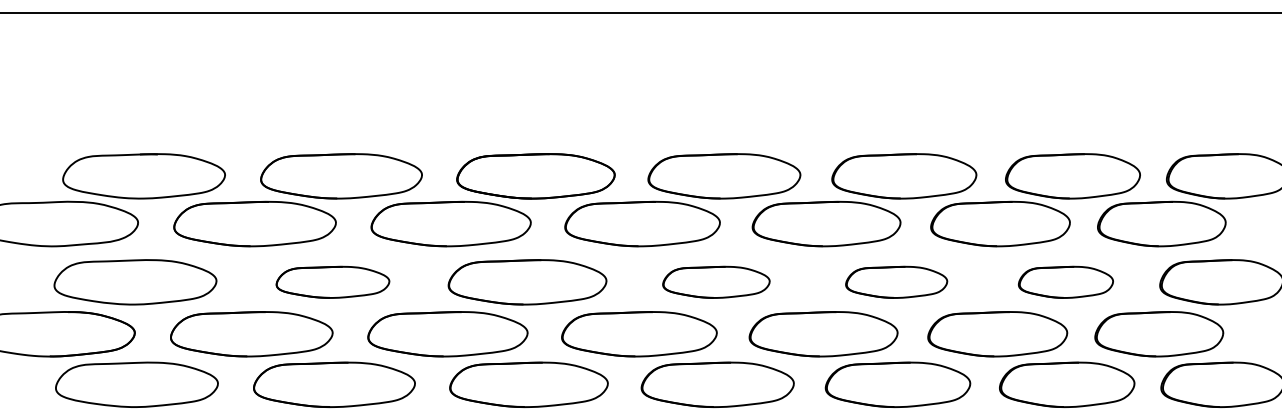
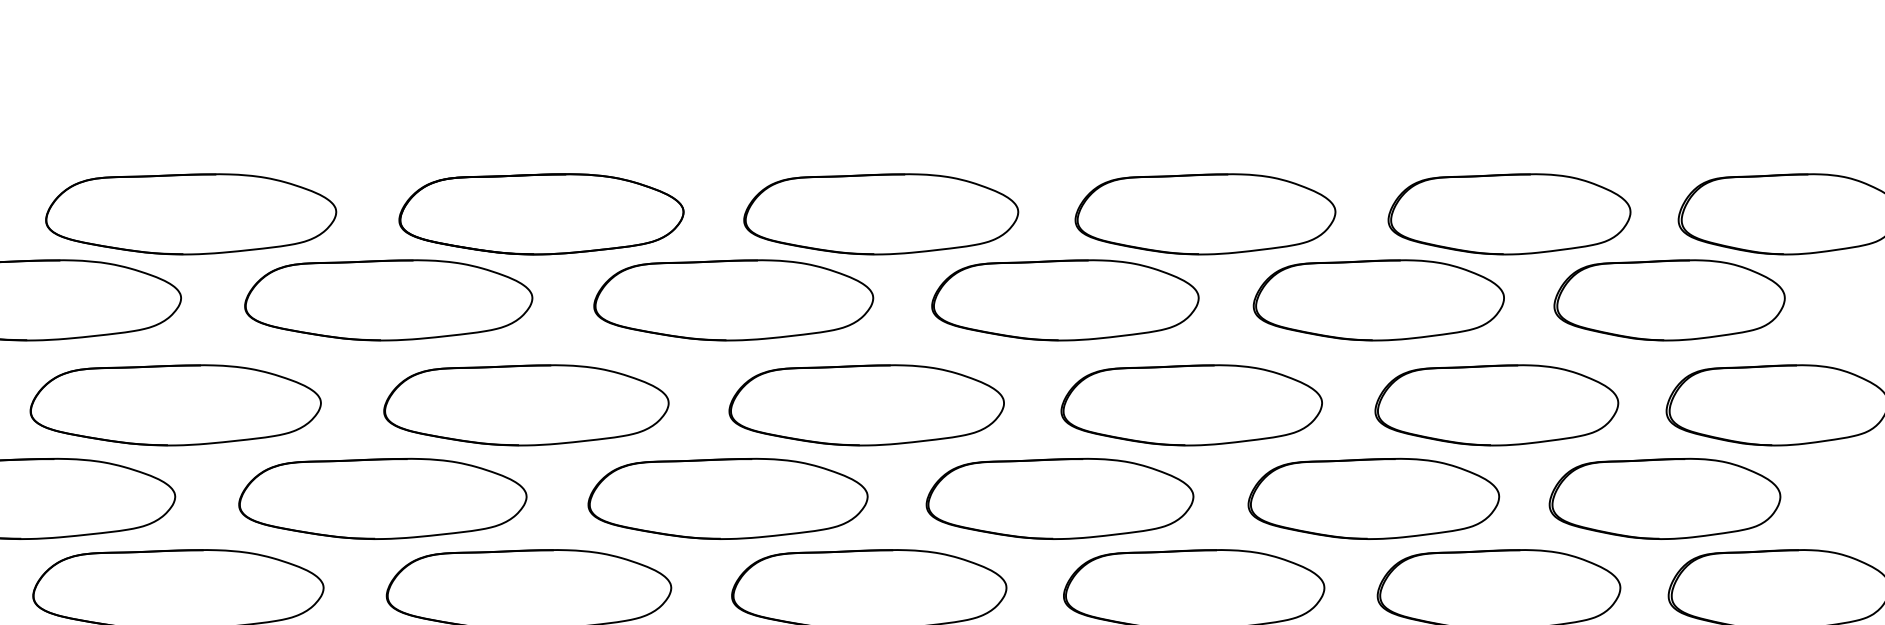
part: (332, 282) -> (174, 405), size x1.43
part: (716, 282) -> (866, 405), size x1.43
part: (896, 282) -> (1191, 405), size x1.43
part: (1065, 282) -> (1496, 405), size x1.43

